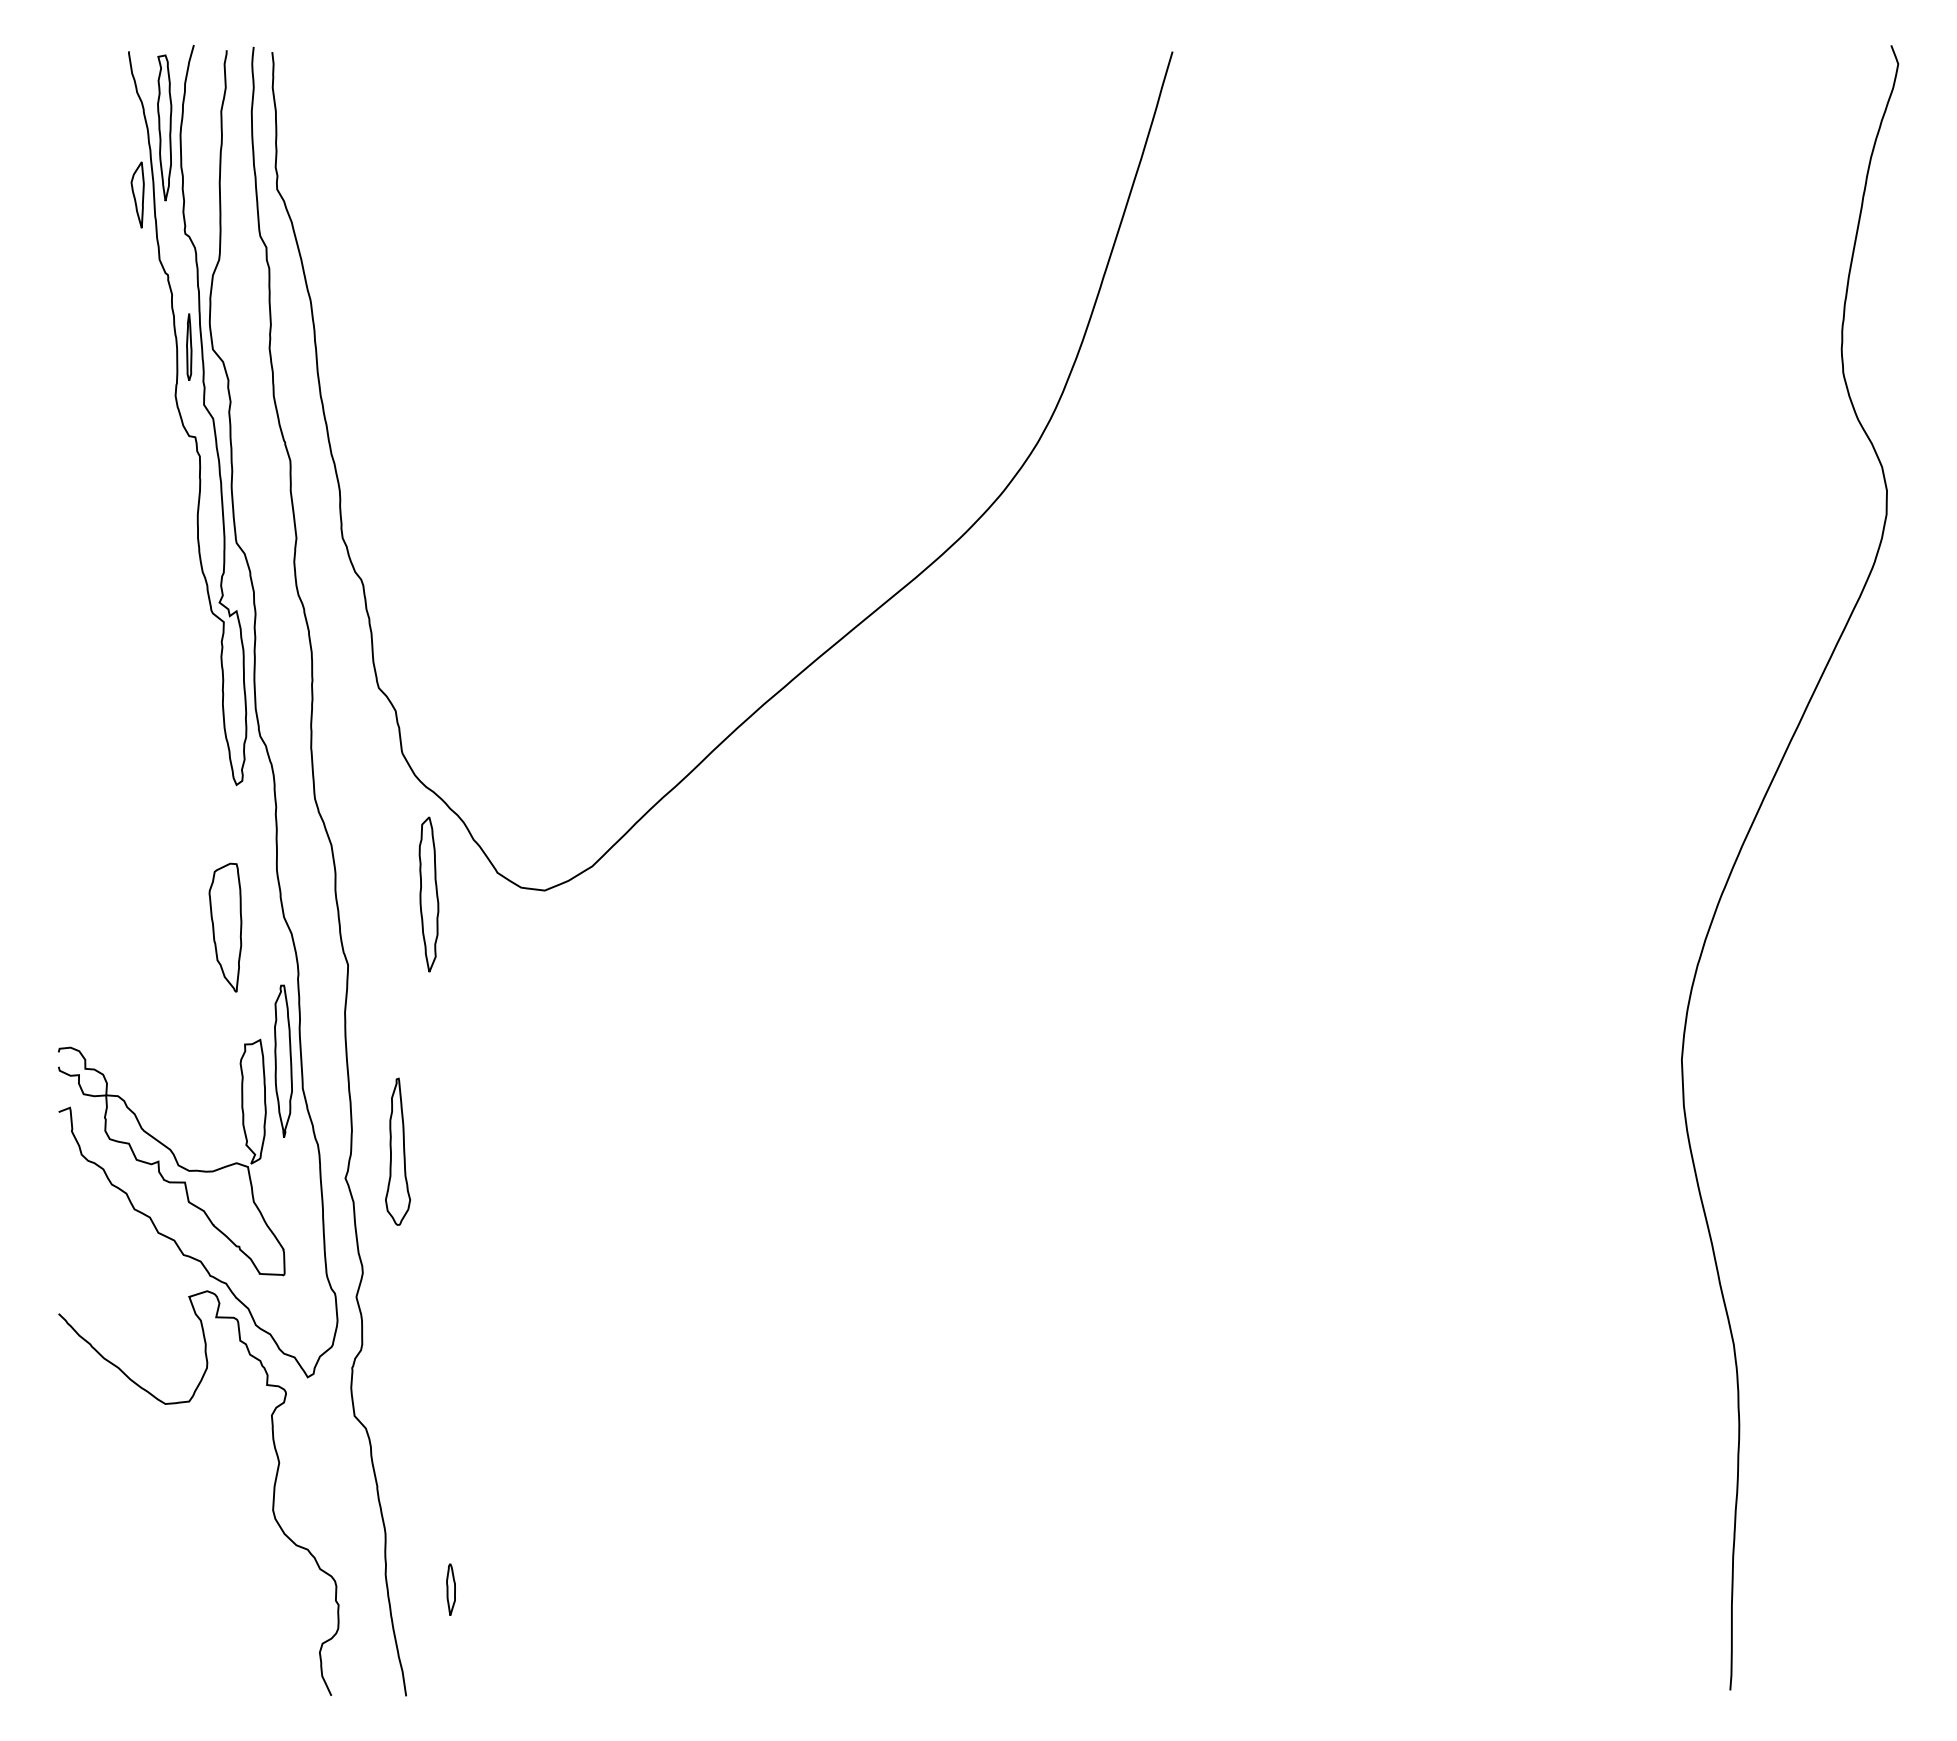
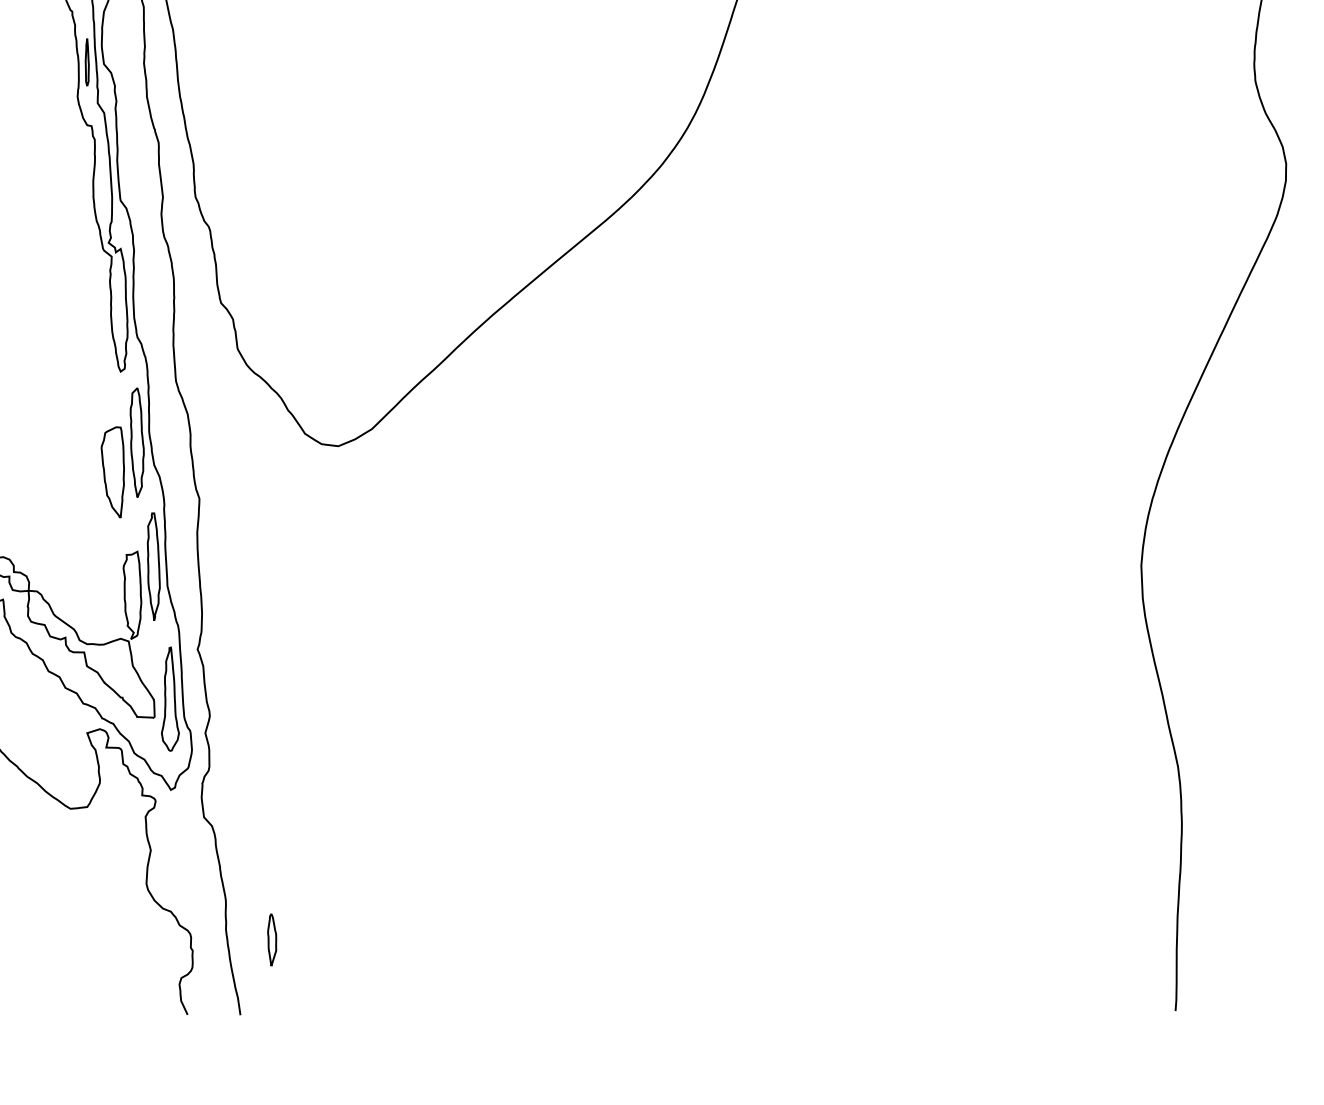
part: (428, 894) -> (136, 442), moved
part: (397, 1151) -> (170, 698), moved
part: (450, 1589) -> (271, 939), size x1.43

